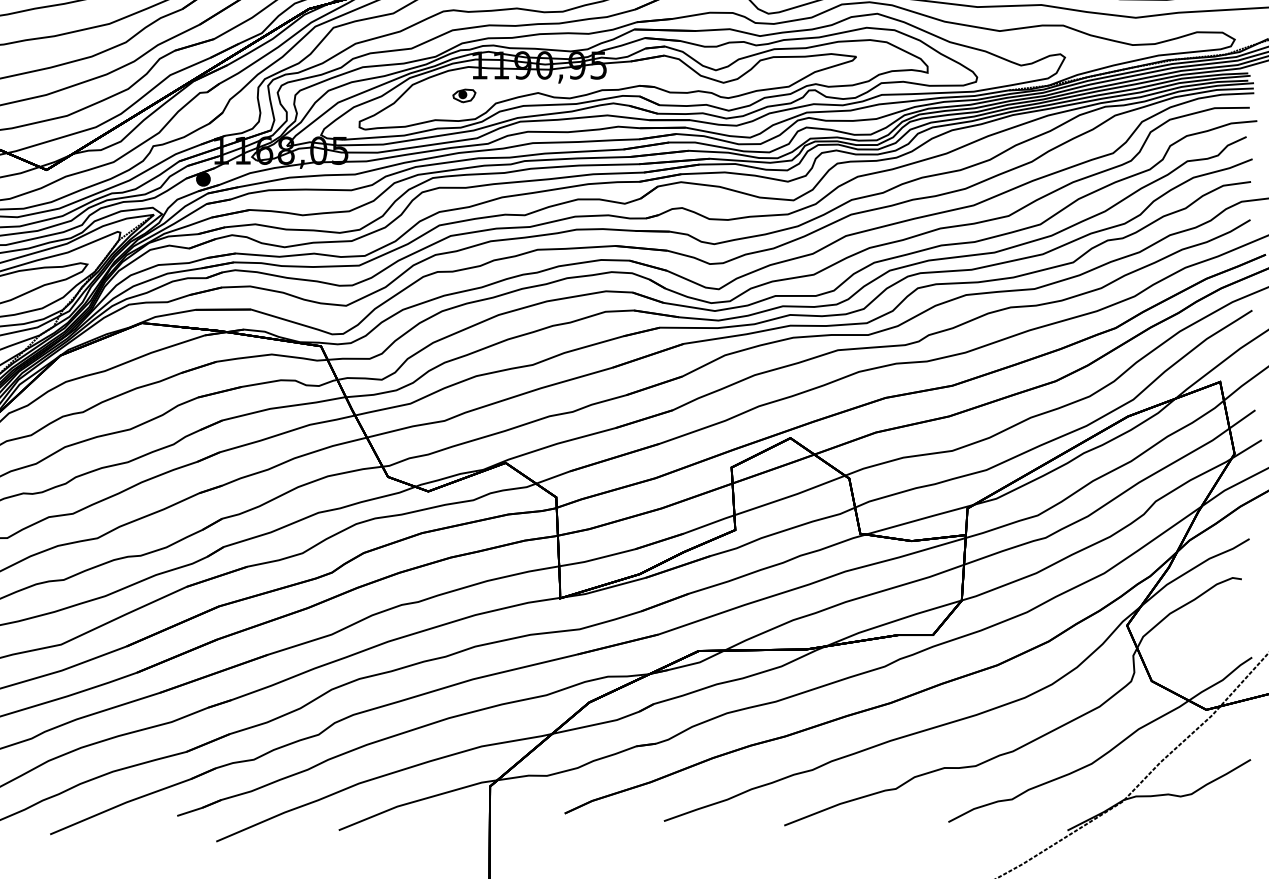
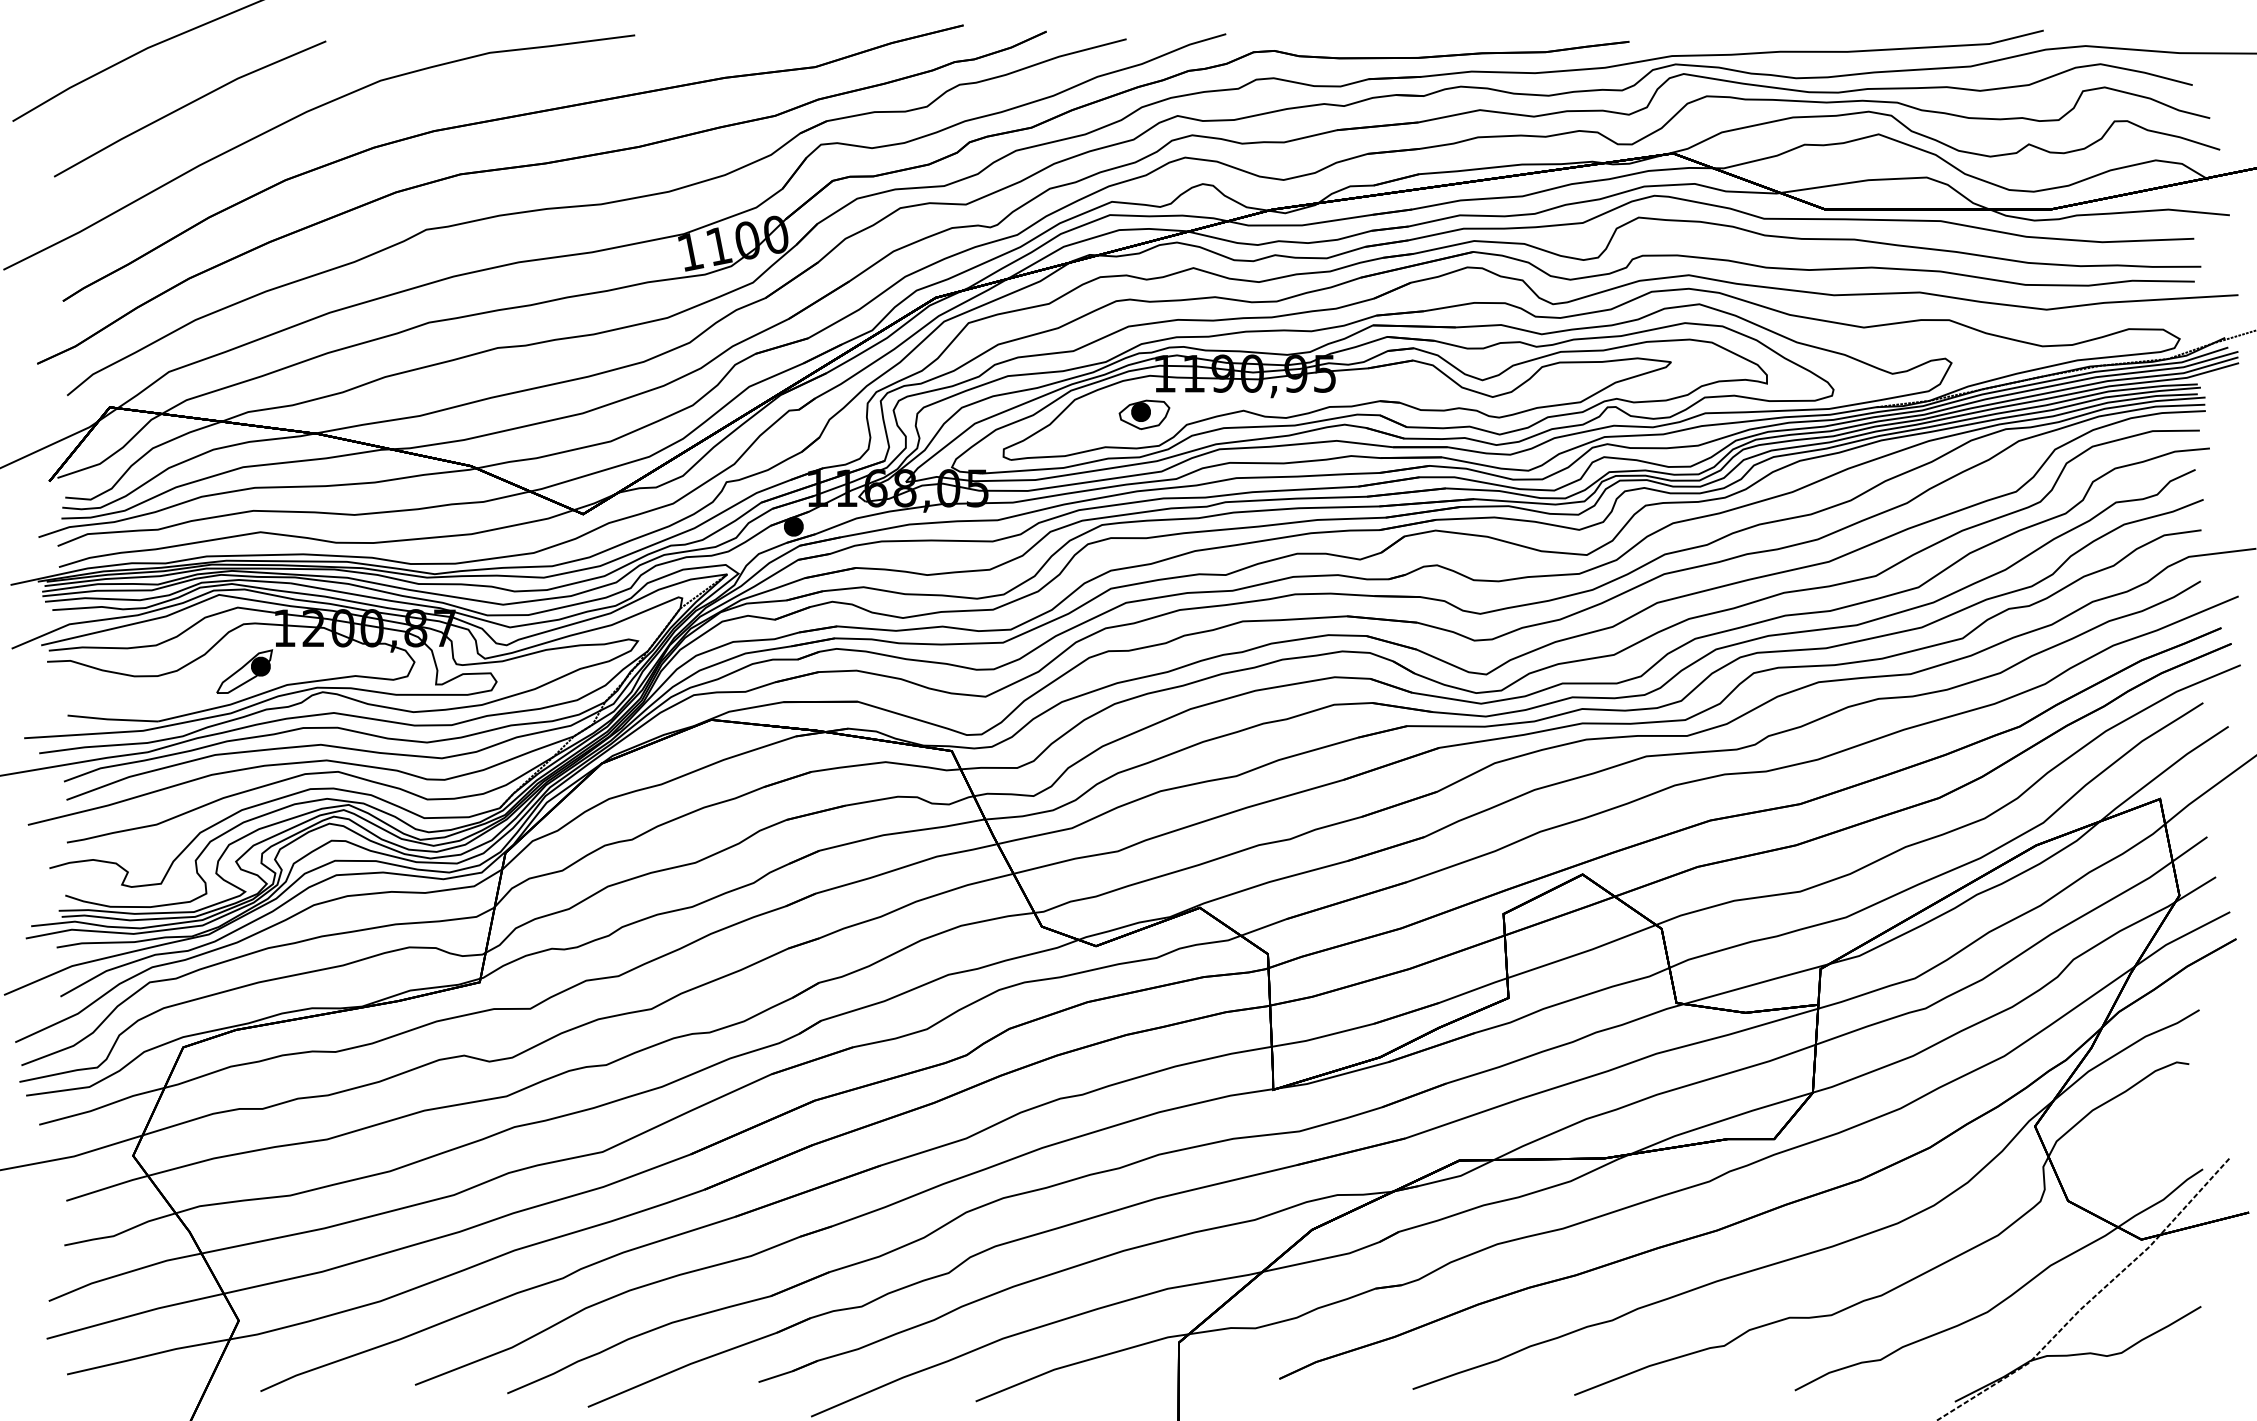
part: (464, 95) -> (1144, 414), size x1.67

